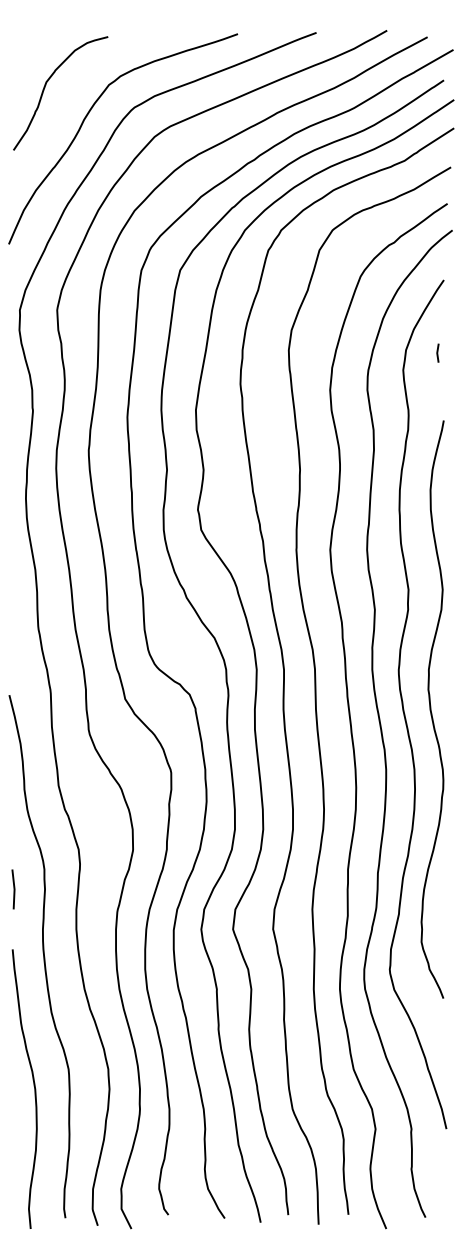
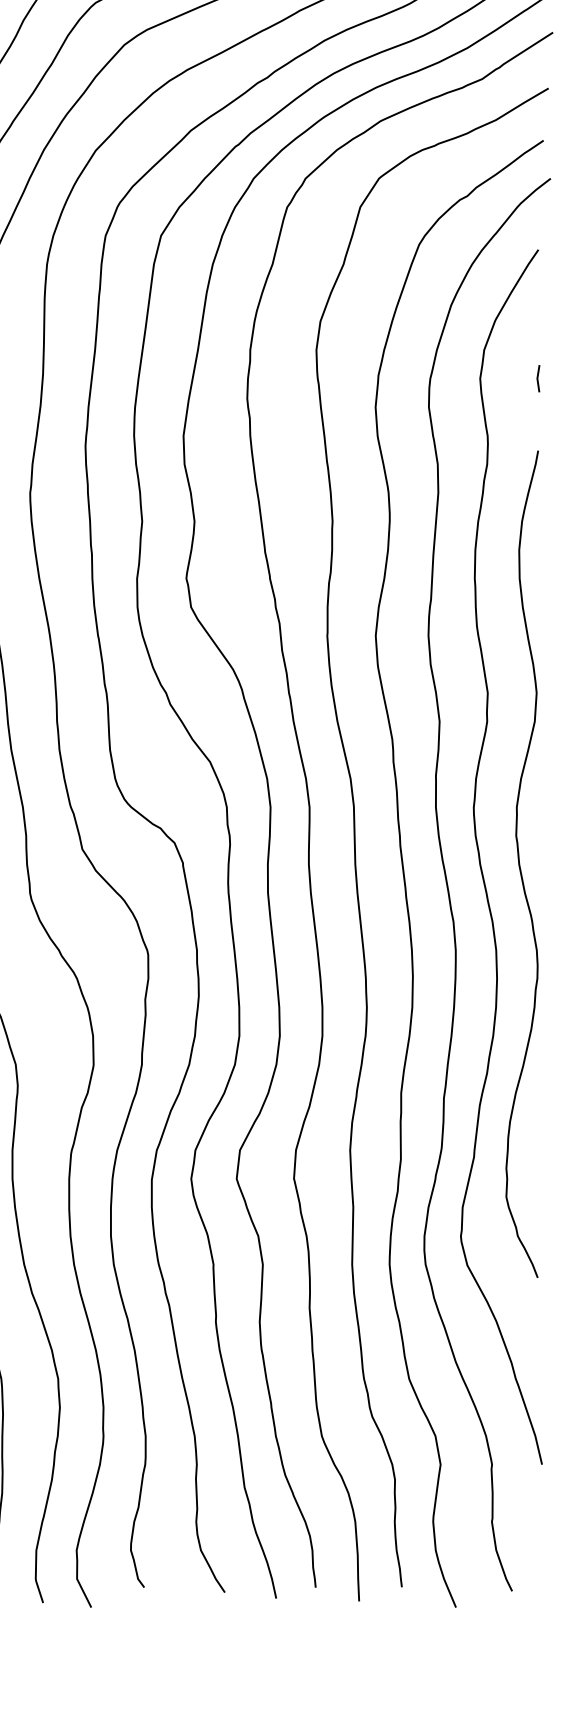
line: (437, 352) -> (537, 377), moved

